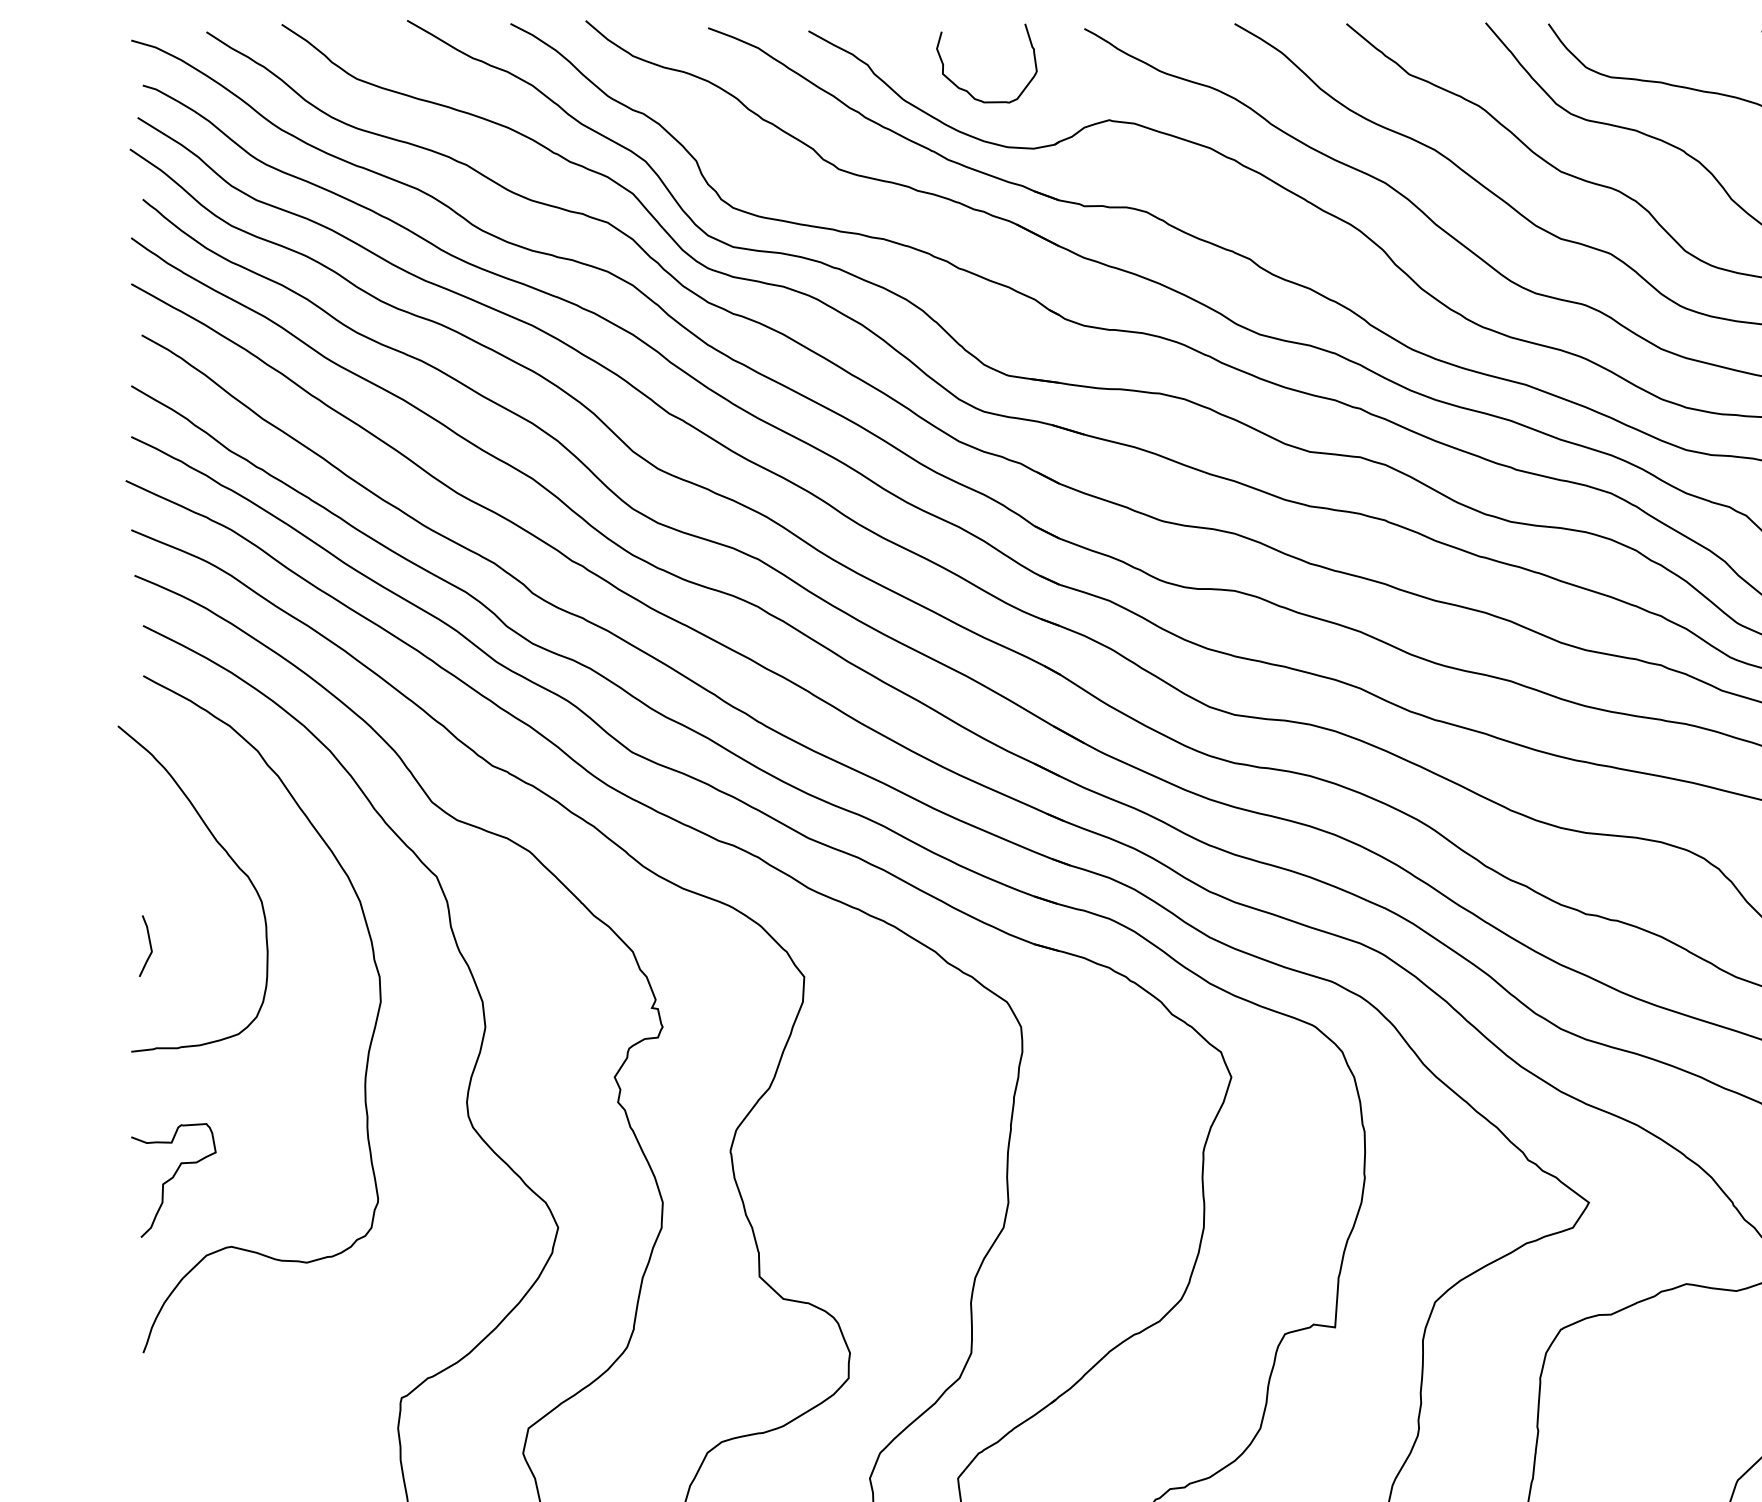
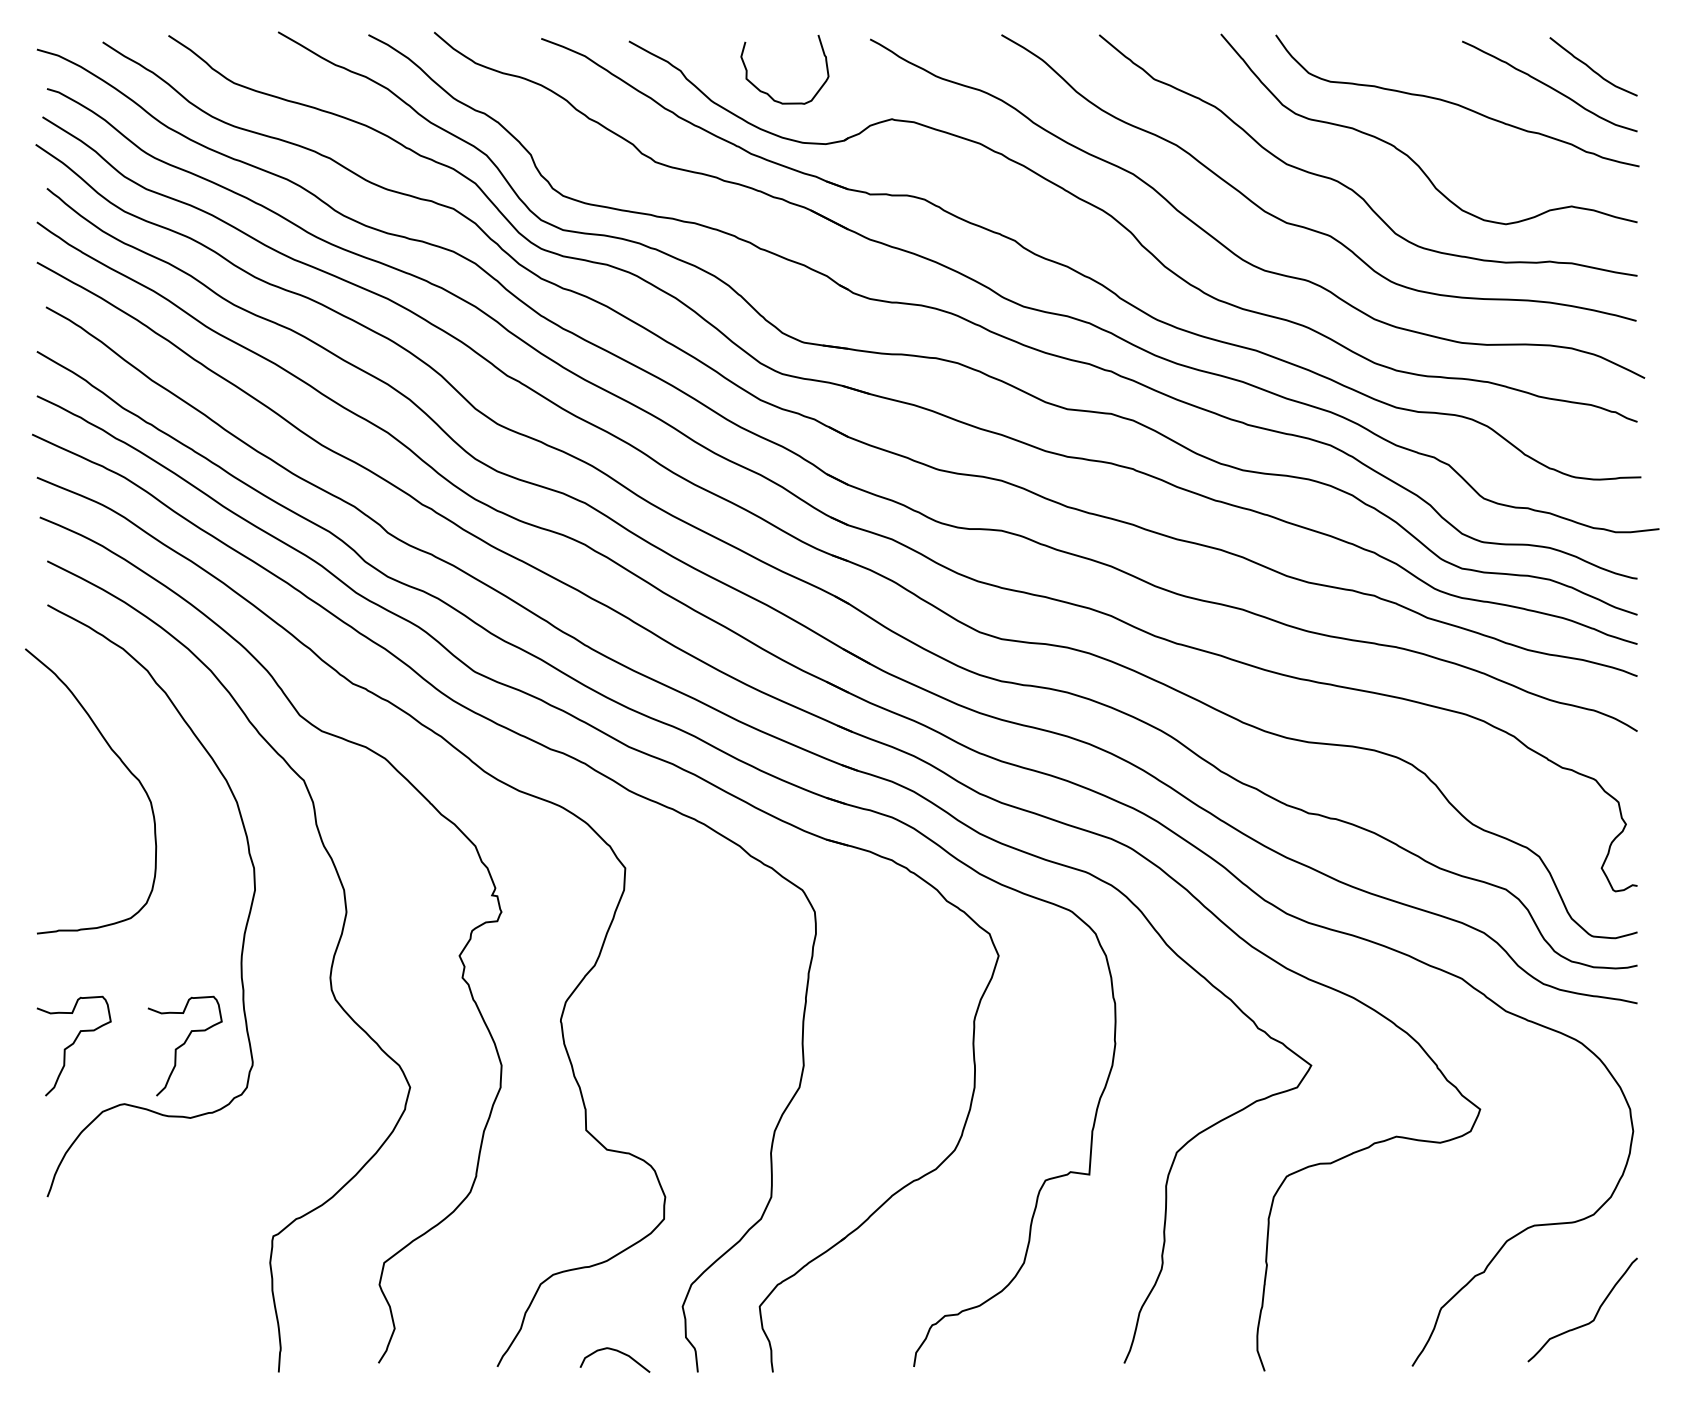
line: (149, 944) -> (52, 839), removed
curve: (300, 1178) -> (184, 1044), added

